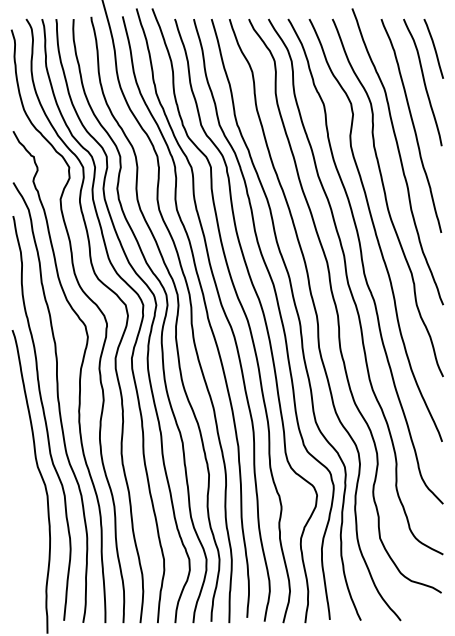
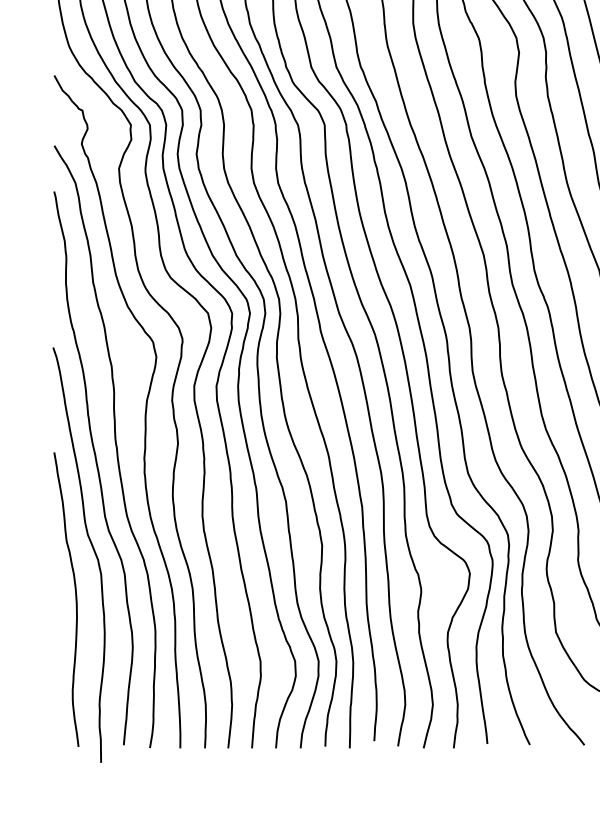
curve: (28, 514) -> (75, 599), added

